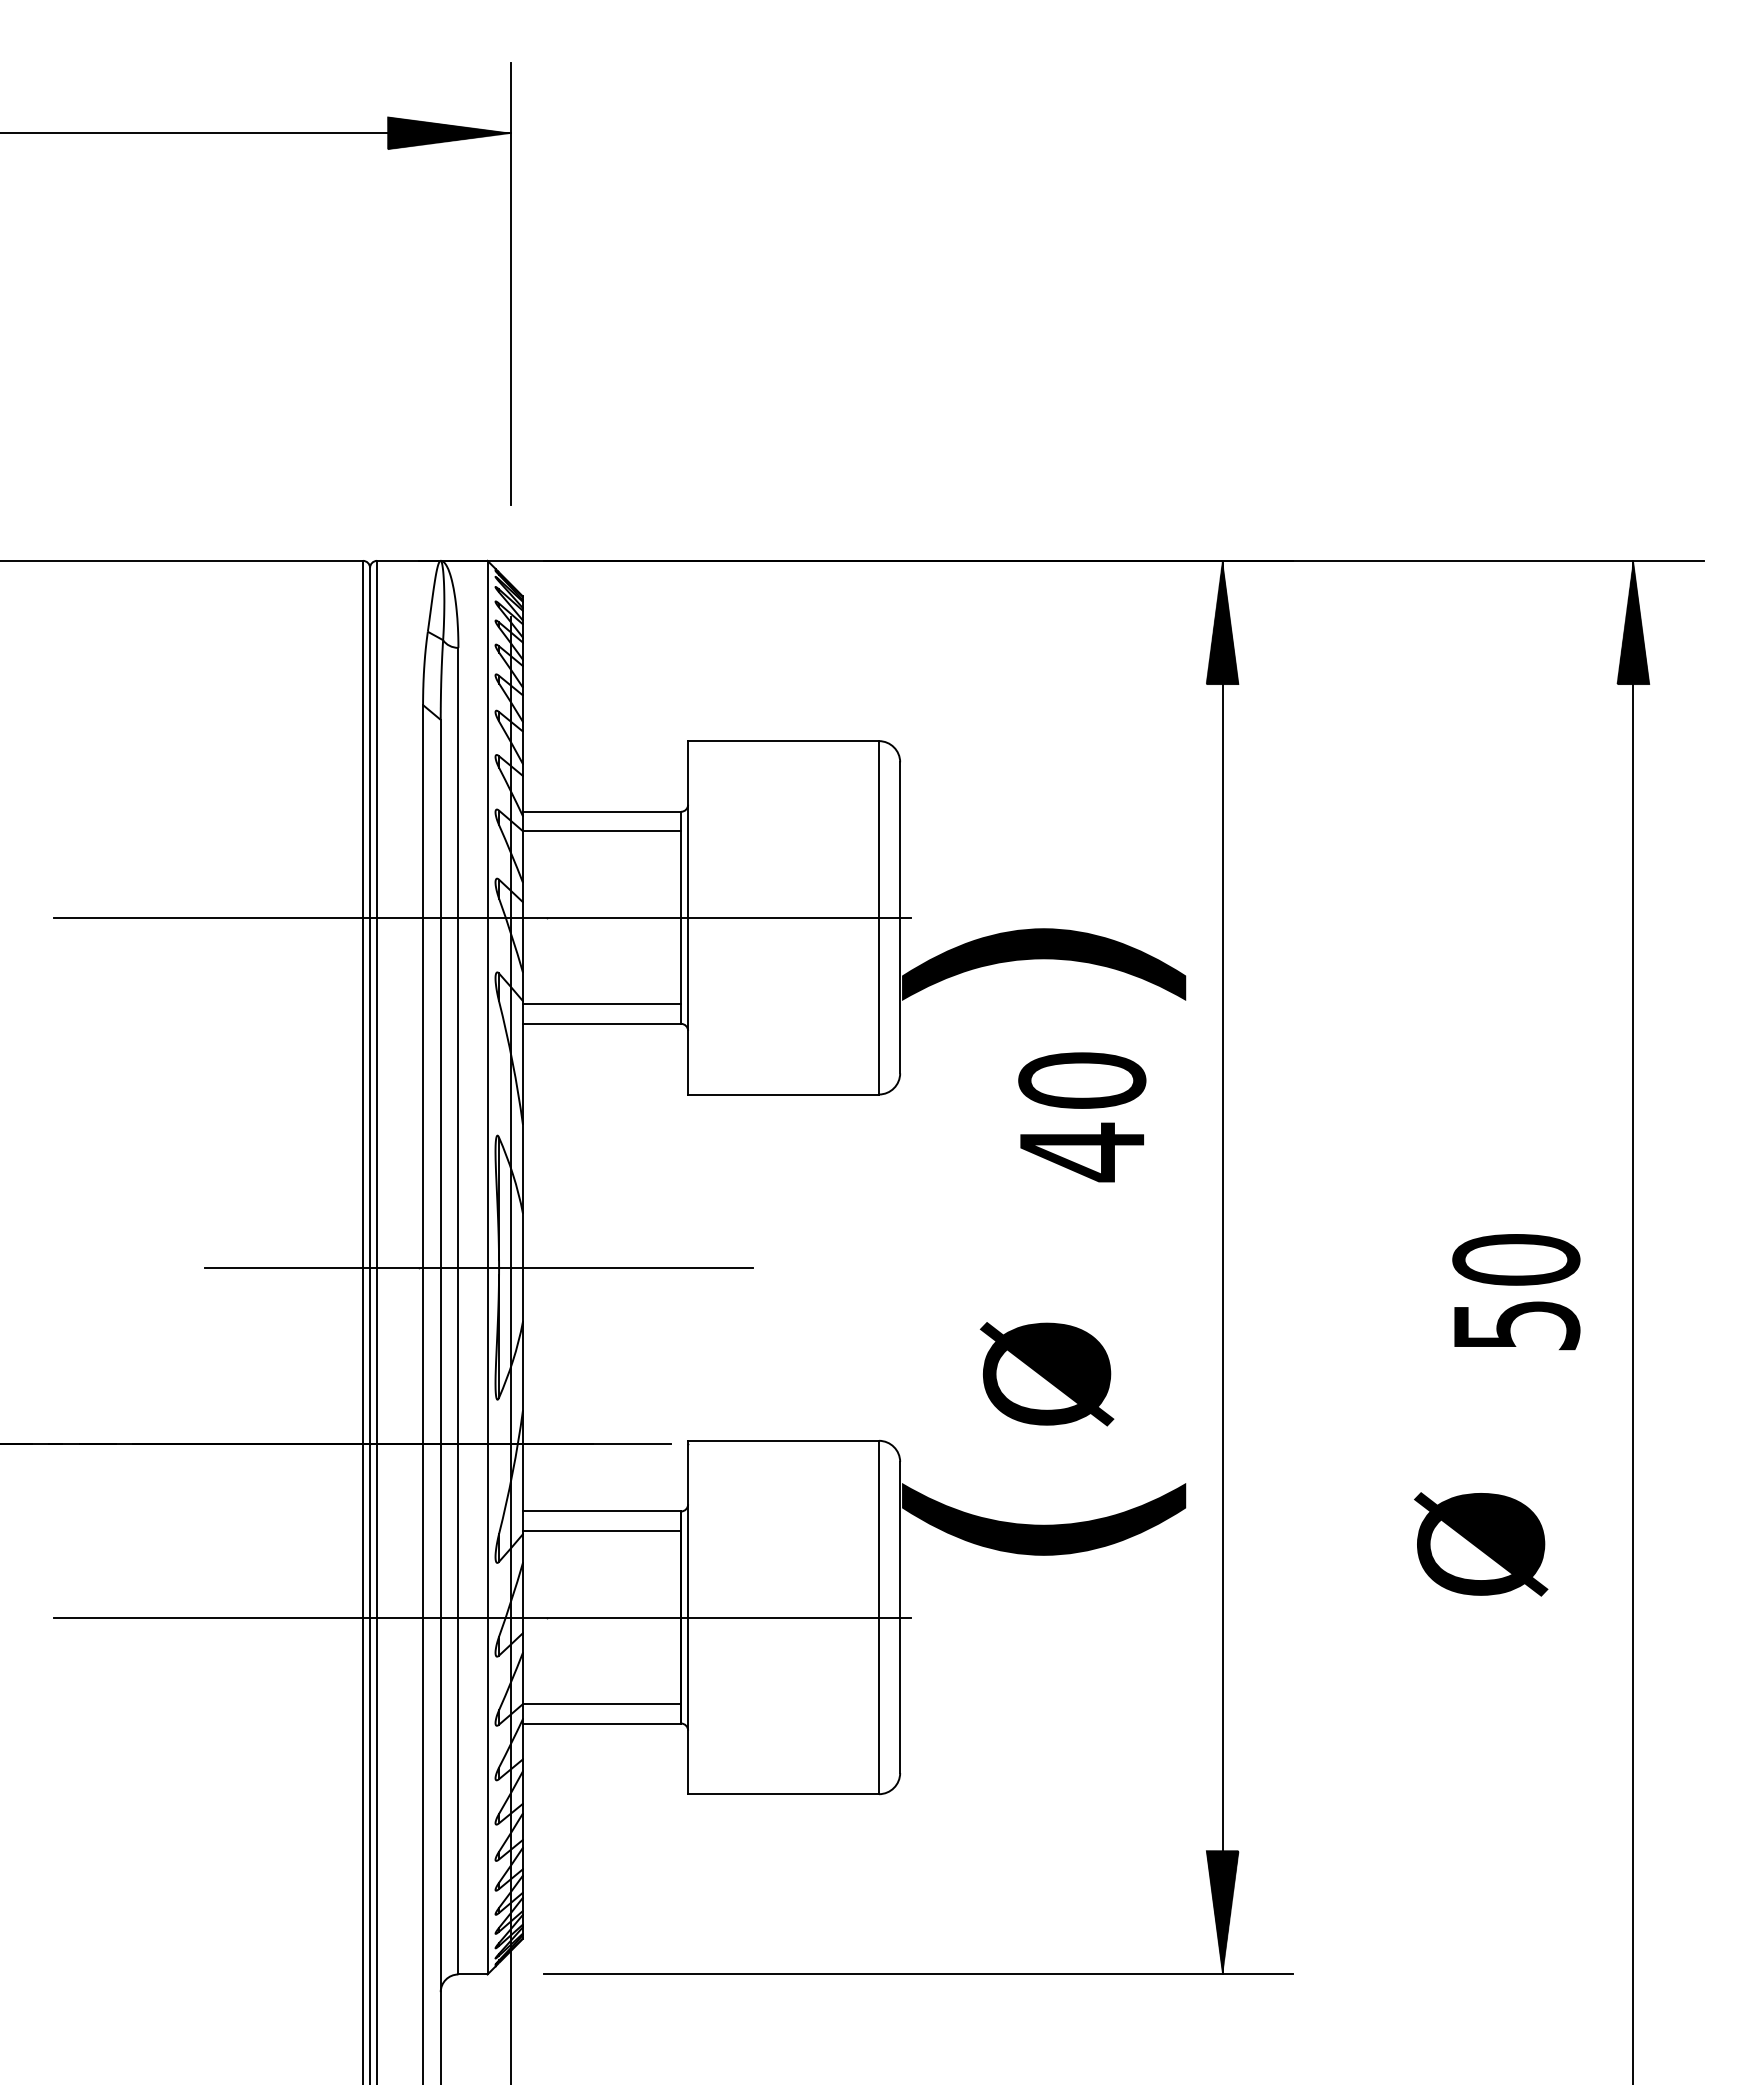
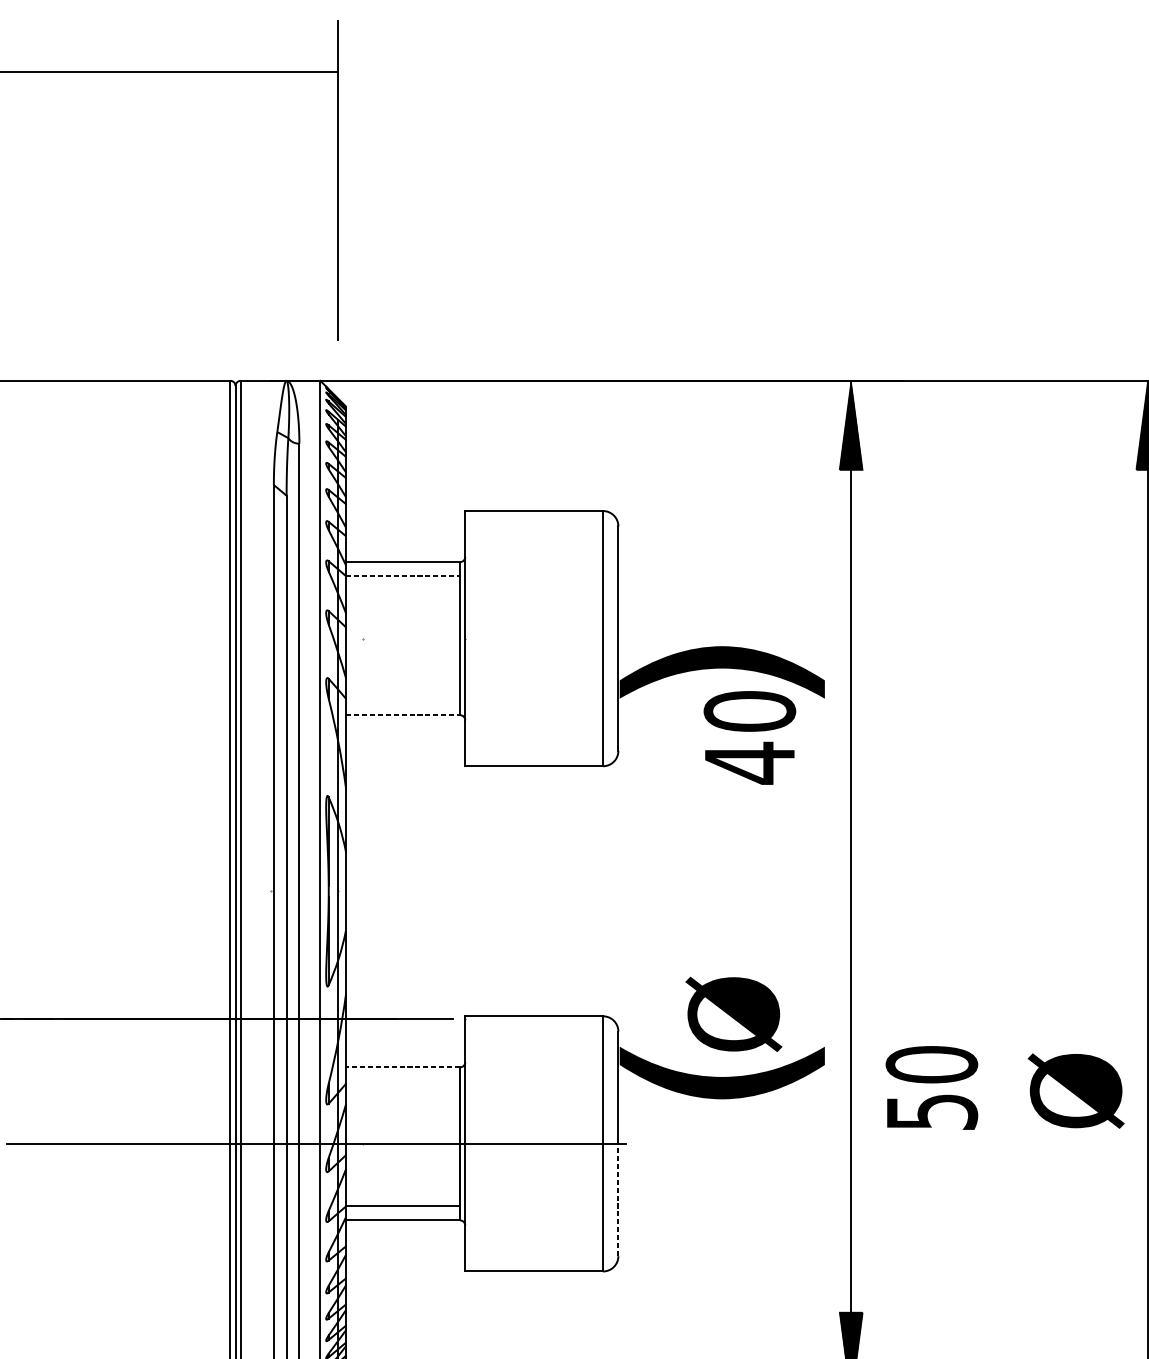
hatch: (449, 132) -> (292, 71), removed
line: (602, 831) -> (403, 576), solid -> dashed
line: (481, 917) -> (316, 638), removed
line: (601, 1004) -> (402, 701), removed
line: (602, 1023) -> (403, 714), solid -> dashed
text: (1082, 1117) -> (750, 738), moved
line: (478, 1267) -> (313, 891), removed
text: (1516, 1292) -> (932, 1088), moved
text: (1047, 1374) -> (734, 1014), moved
line: (601, 1511) -> (402, 1067), solid -> dashed
line: (601, 1531) -> (402, 1081), removed
text: (1481, 1544) -> (1076, 1091), moved
line: (900, 1695) -> (618, 1200), solid -> dashed

